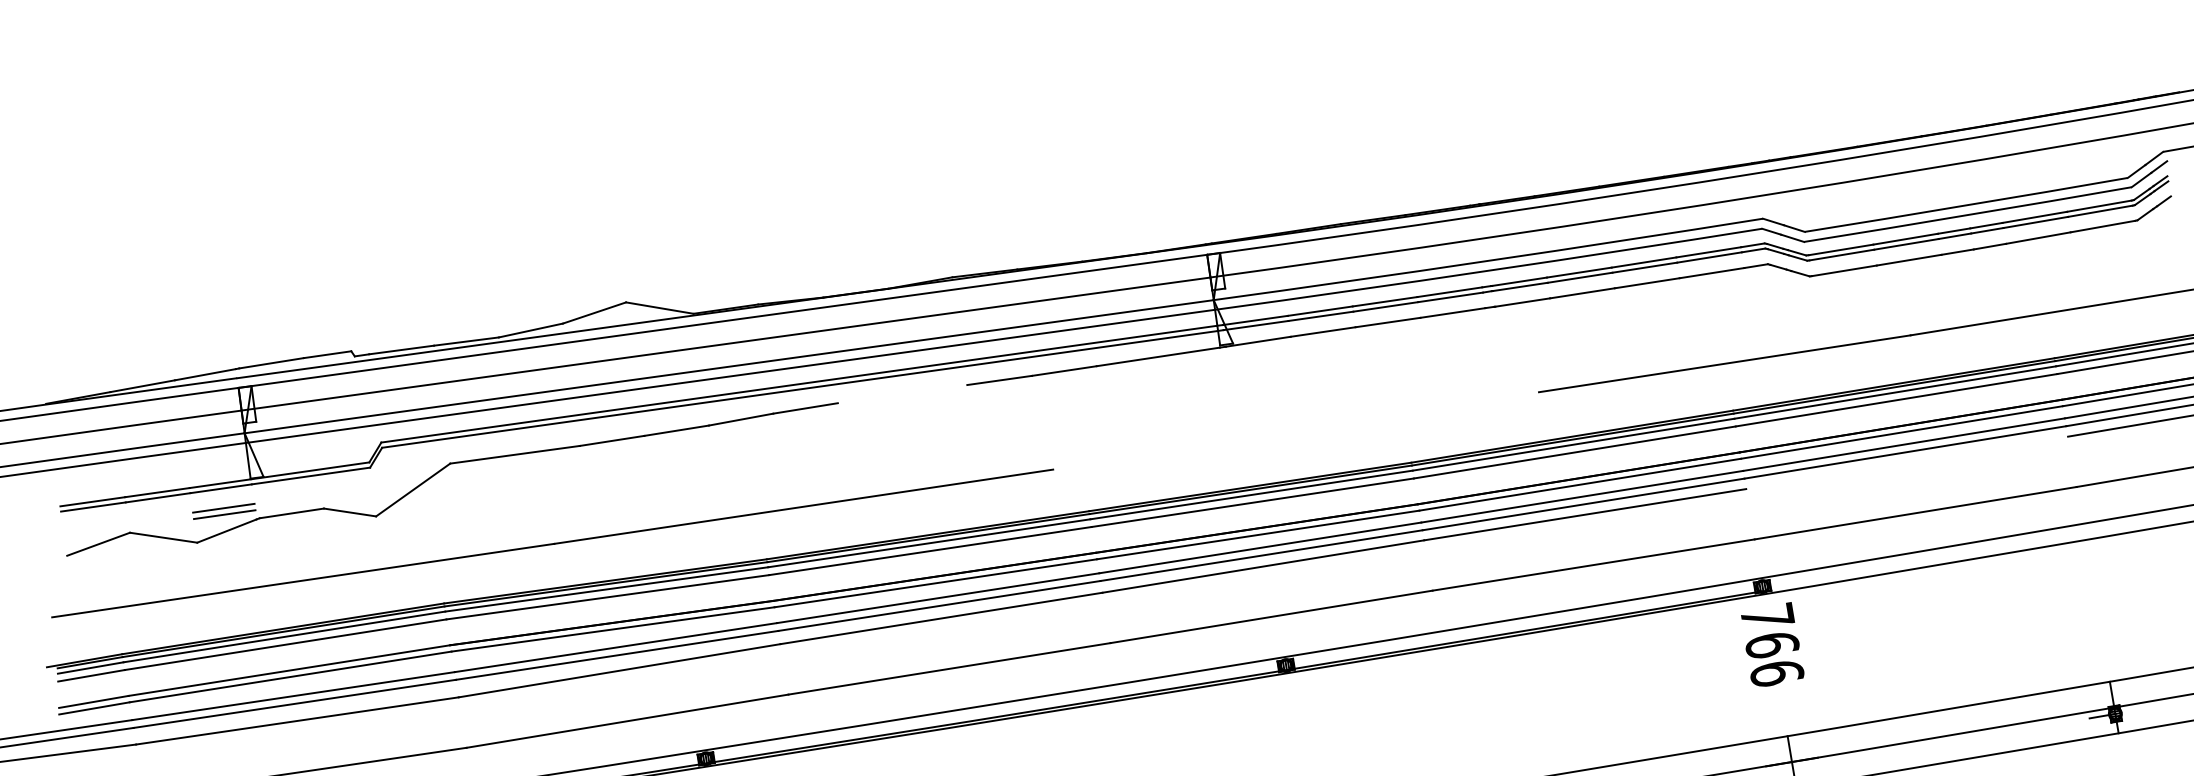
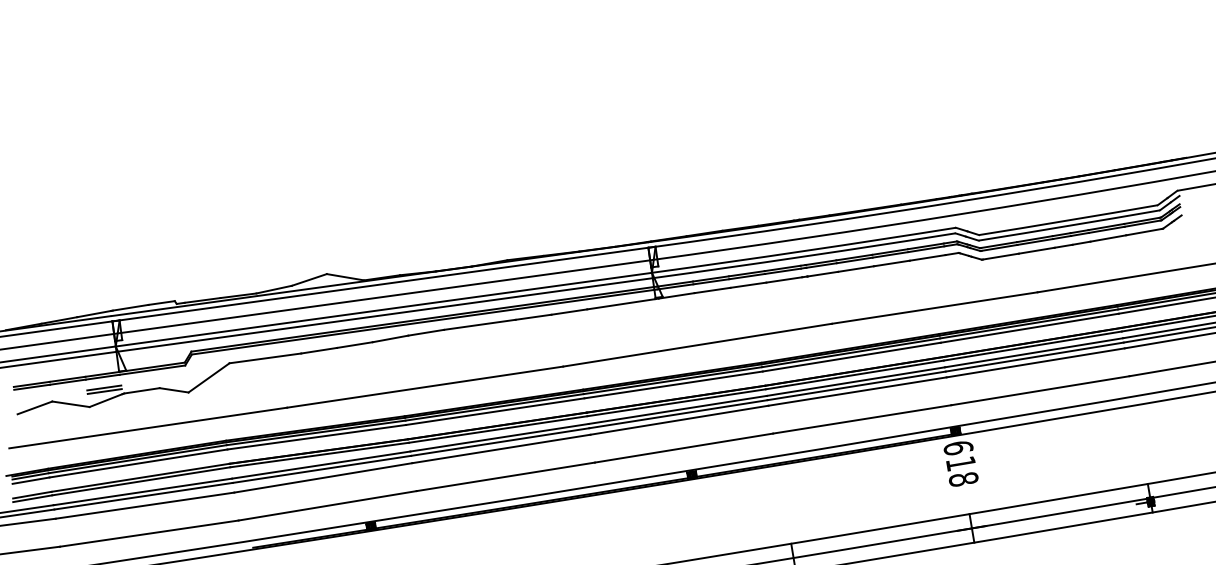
line: (901, 393) -> (479, 324), added
line: (1295, 429) -> (697, 344), added
line: (1906, 462) -> (1035, 362), added
text: (1771, 642) -> (960, 462), 766 -> 618

